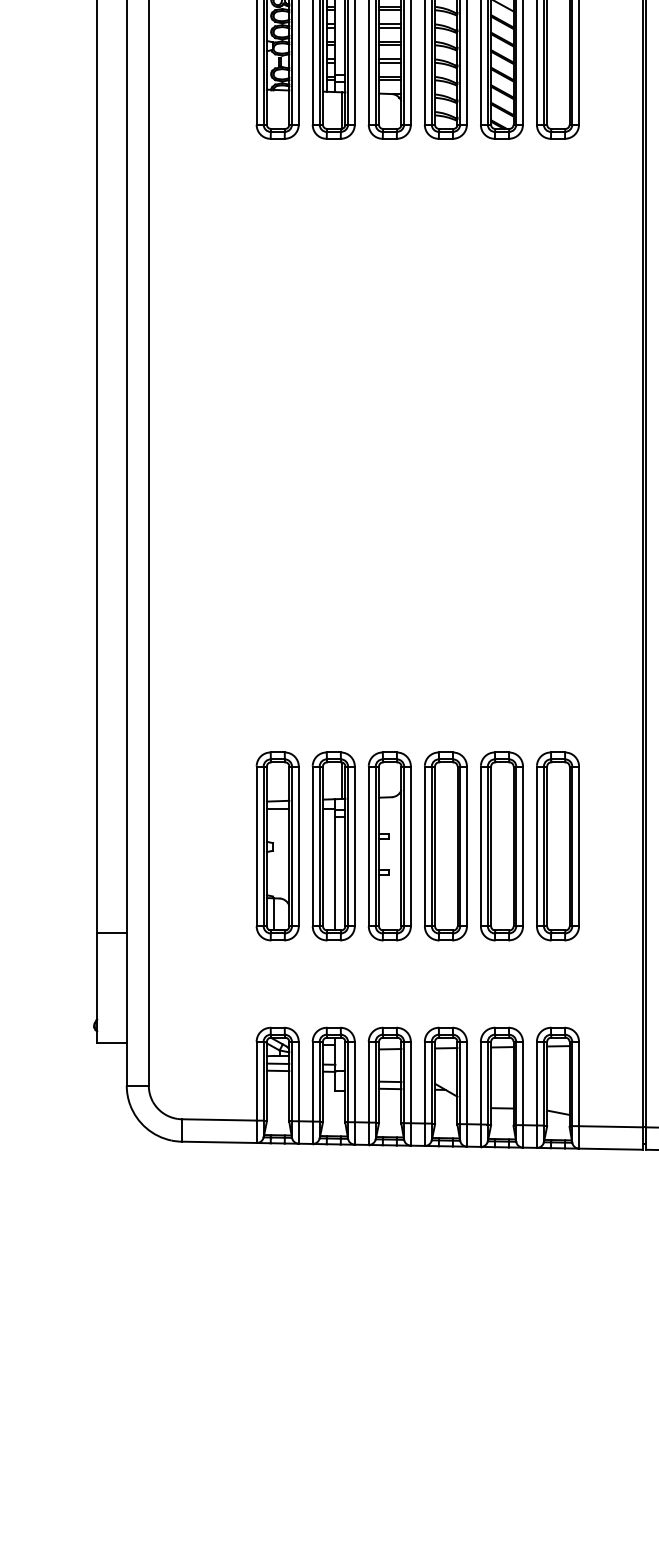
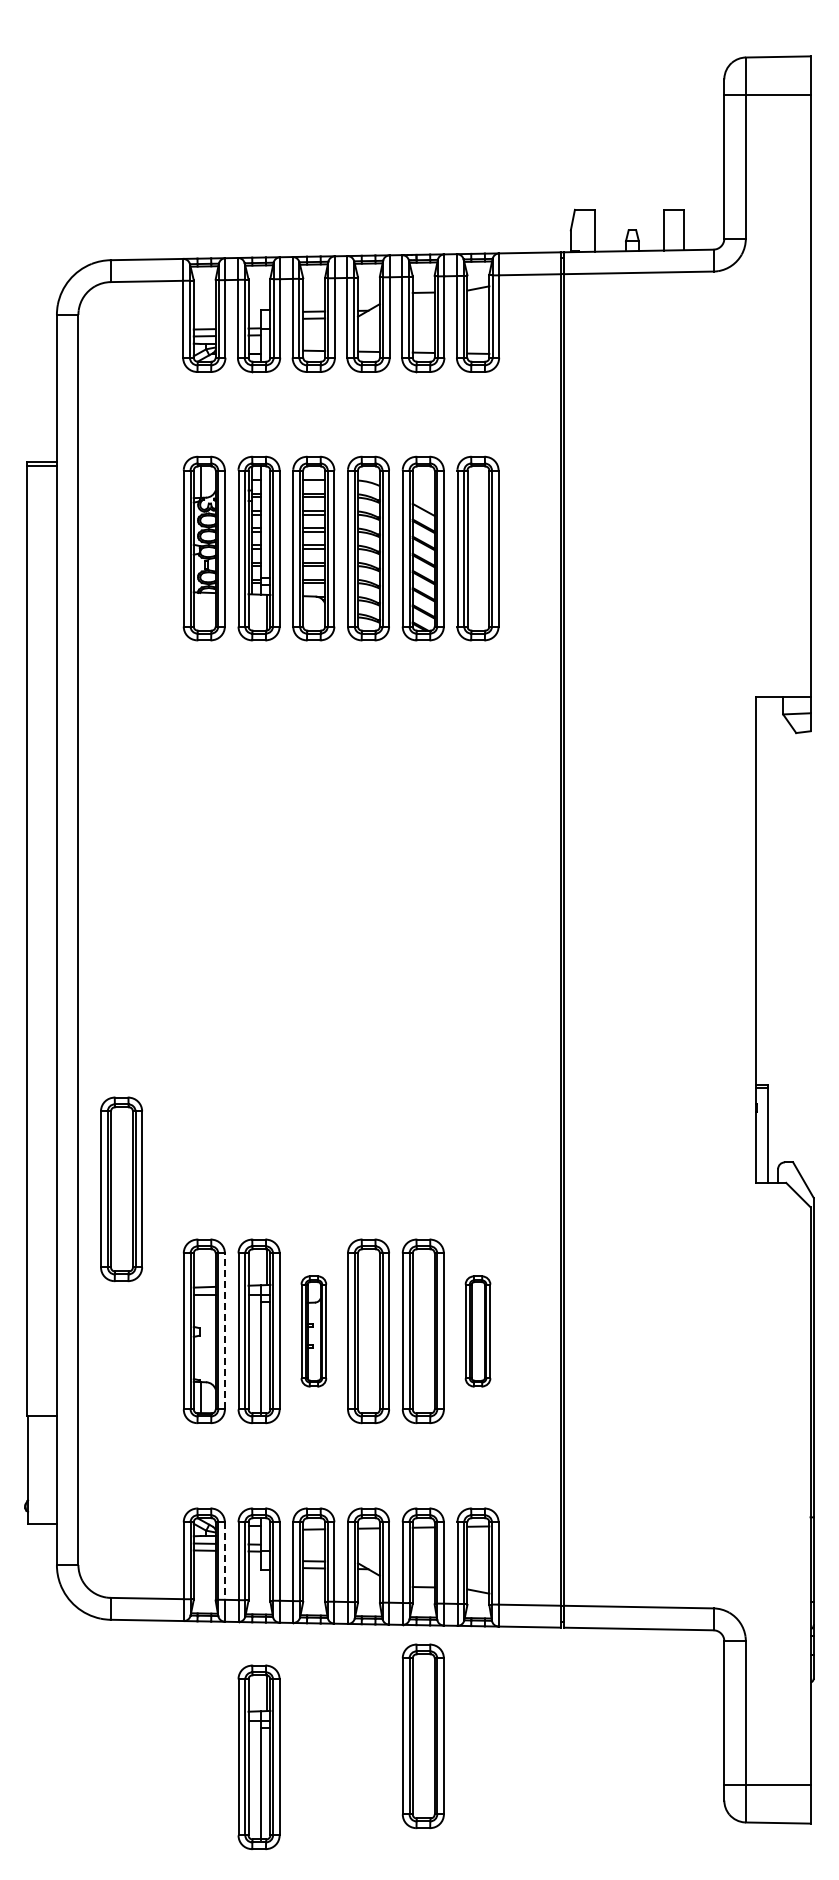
part: (192, 701) -> (121, 1189), added
line: (298, 846) -> (224, 1331), solid -> dashed
part: (389, 846) -> (313, 1331), size x0.6
part: (557, 846) -> (477, 1331), size x0.6
line: (298, 1082) -> (224, 1561), solid -> dashed
part: (501, 1261) -> (422, 1736), added
part: (333, 1282) -> (258, 1757), added

